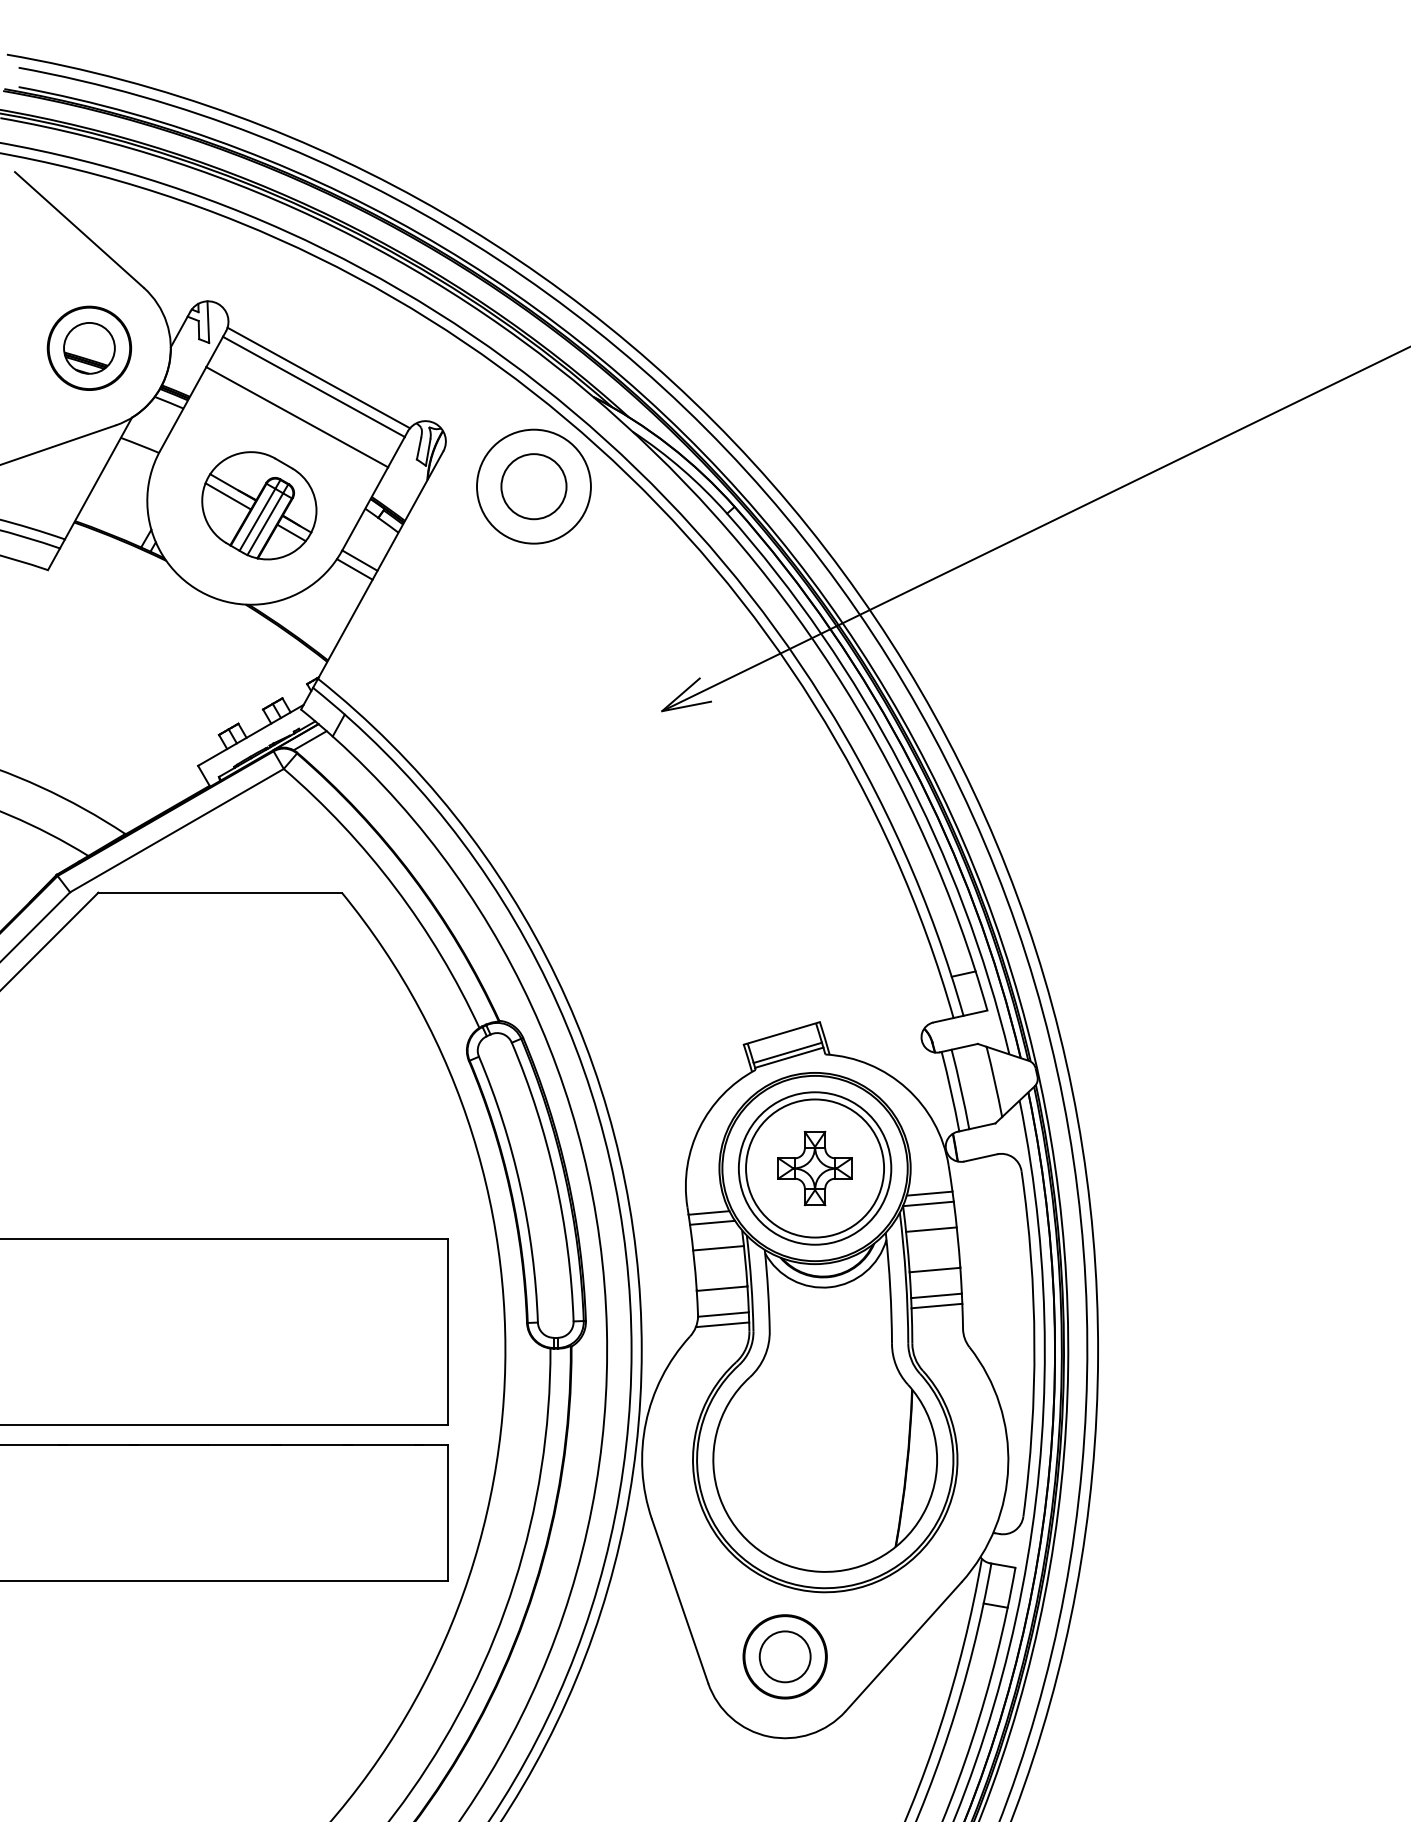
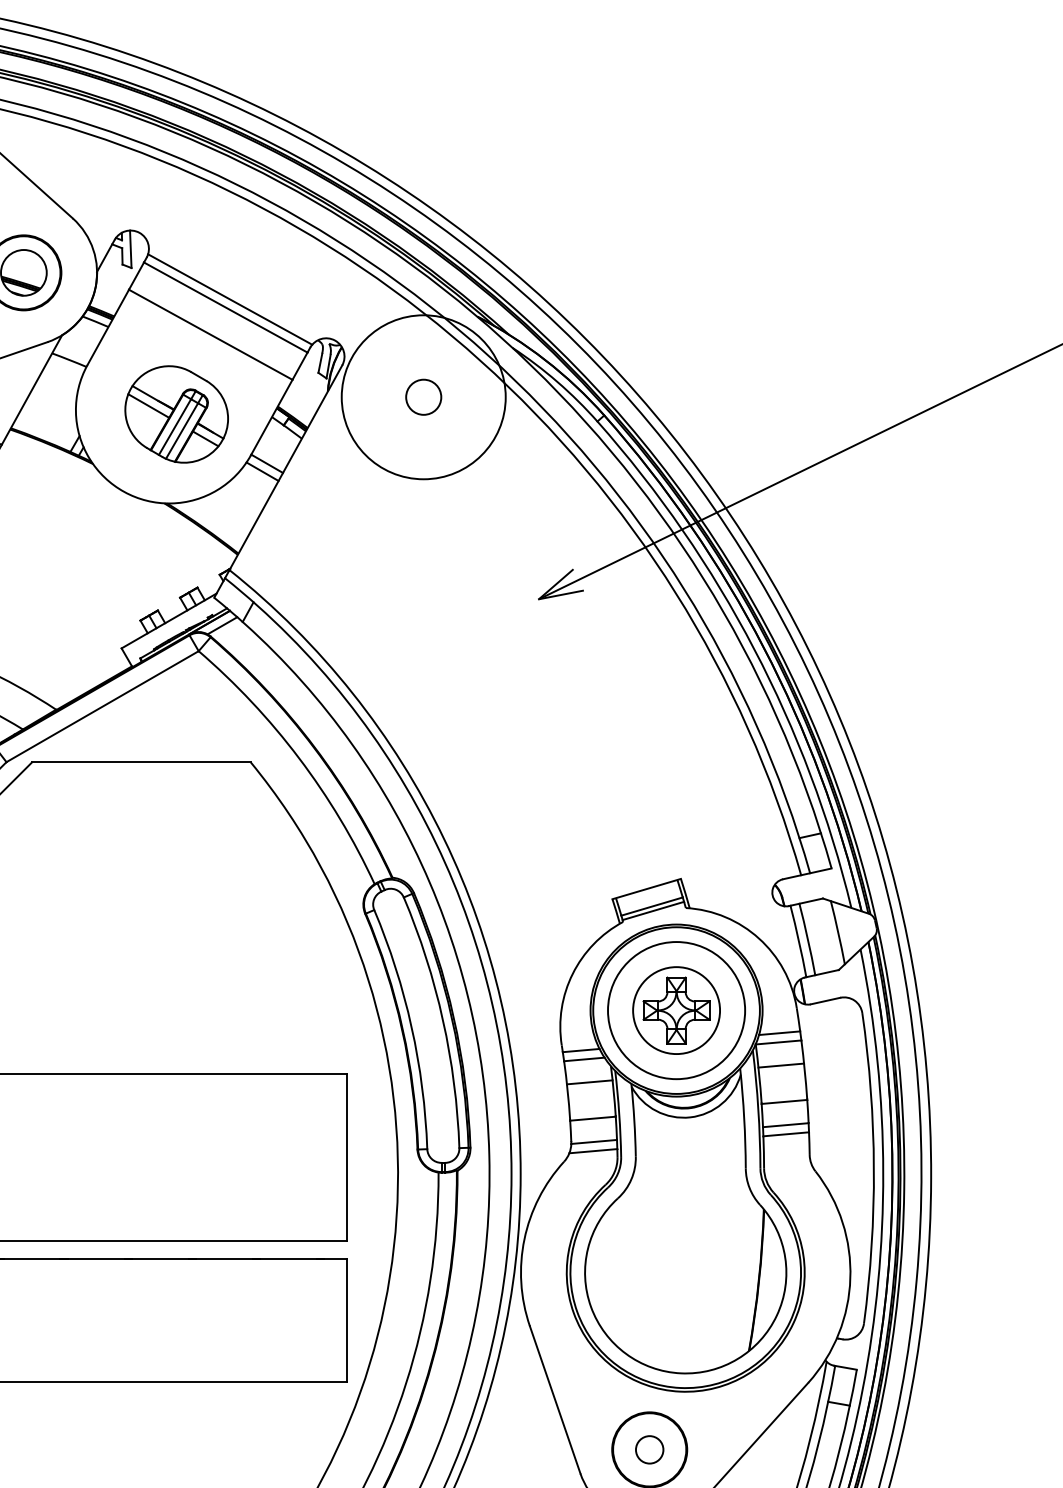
circle: (533, 486) -> (423, 397), size x0.6
circle: (533, 486) -> (423, 397), size x1.6
circle: (815, 1168) -> (676, 1010), size x0.7
circle: (784, 1656) -> (649, 1449), size x0.6

